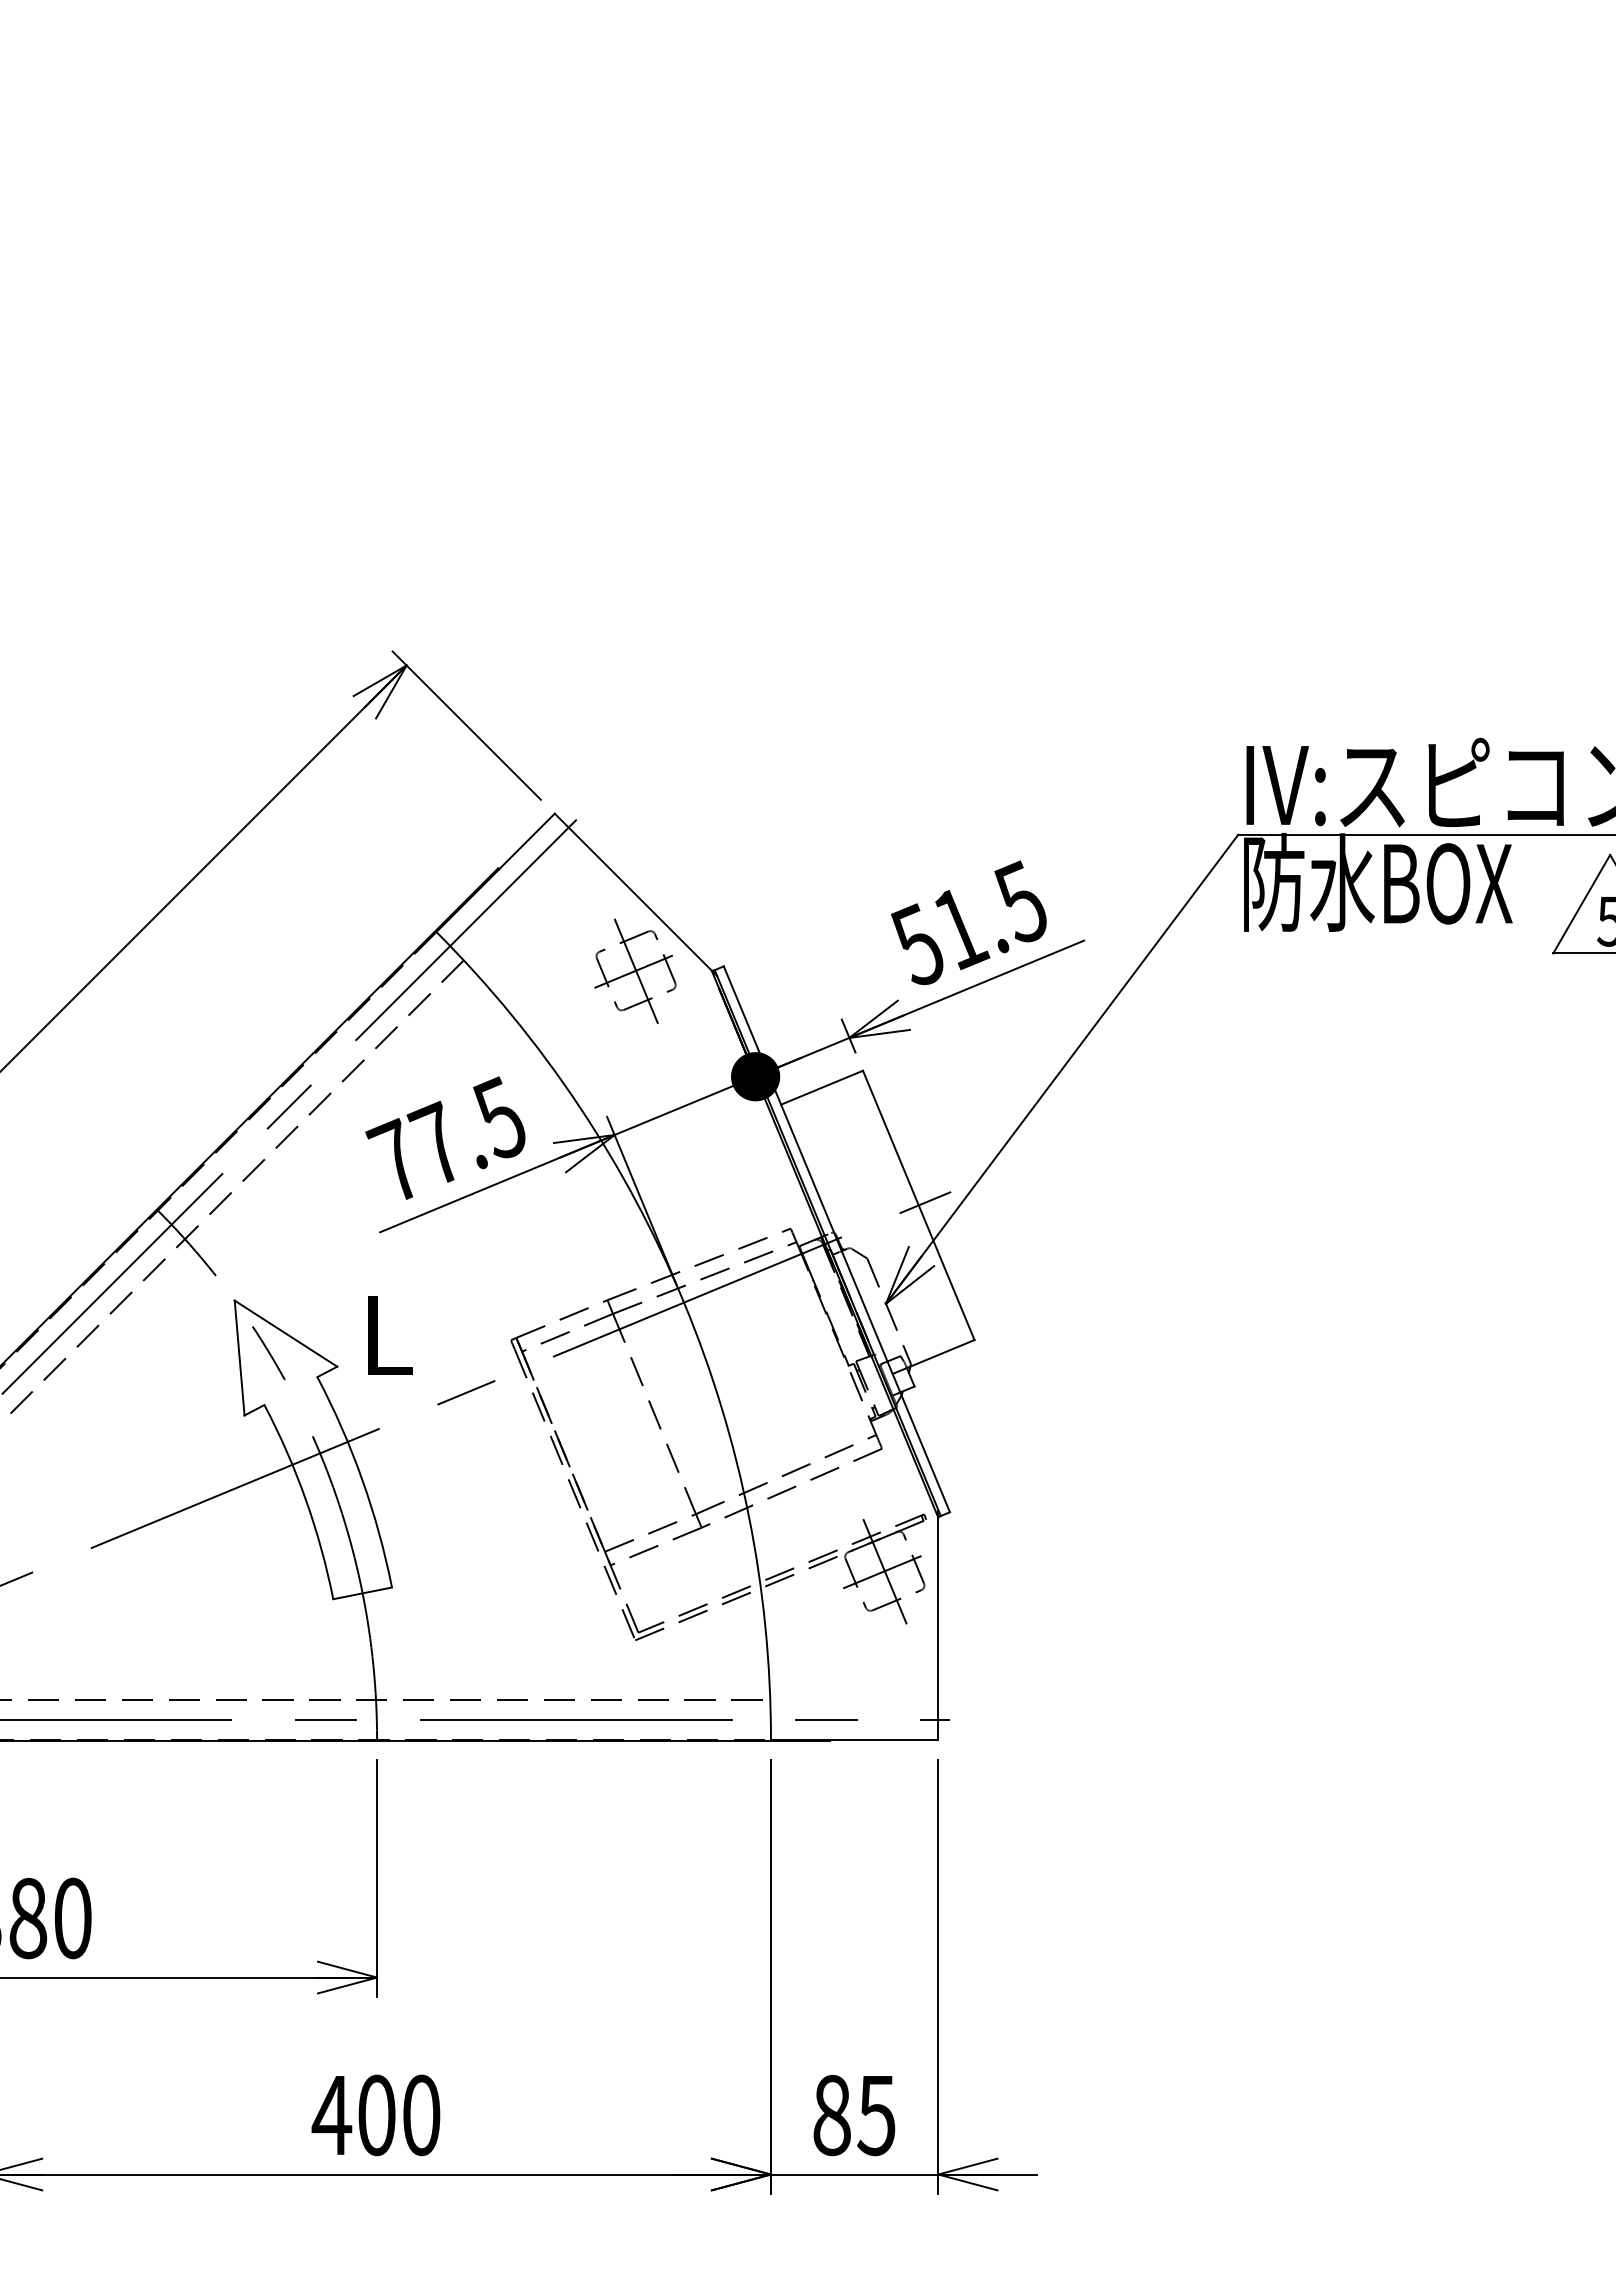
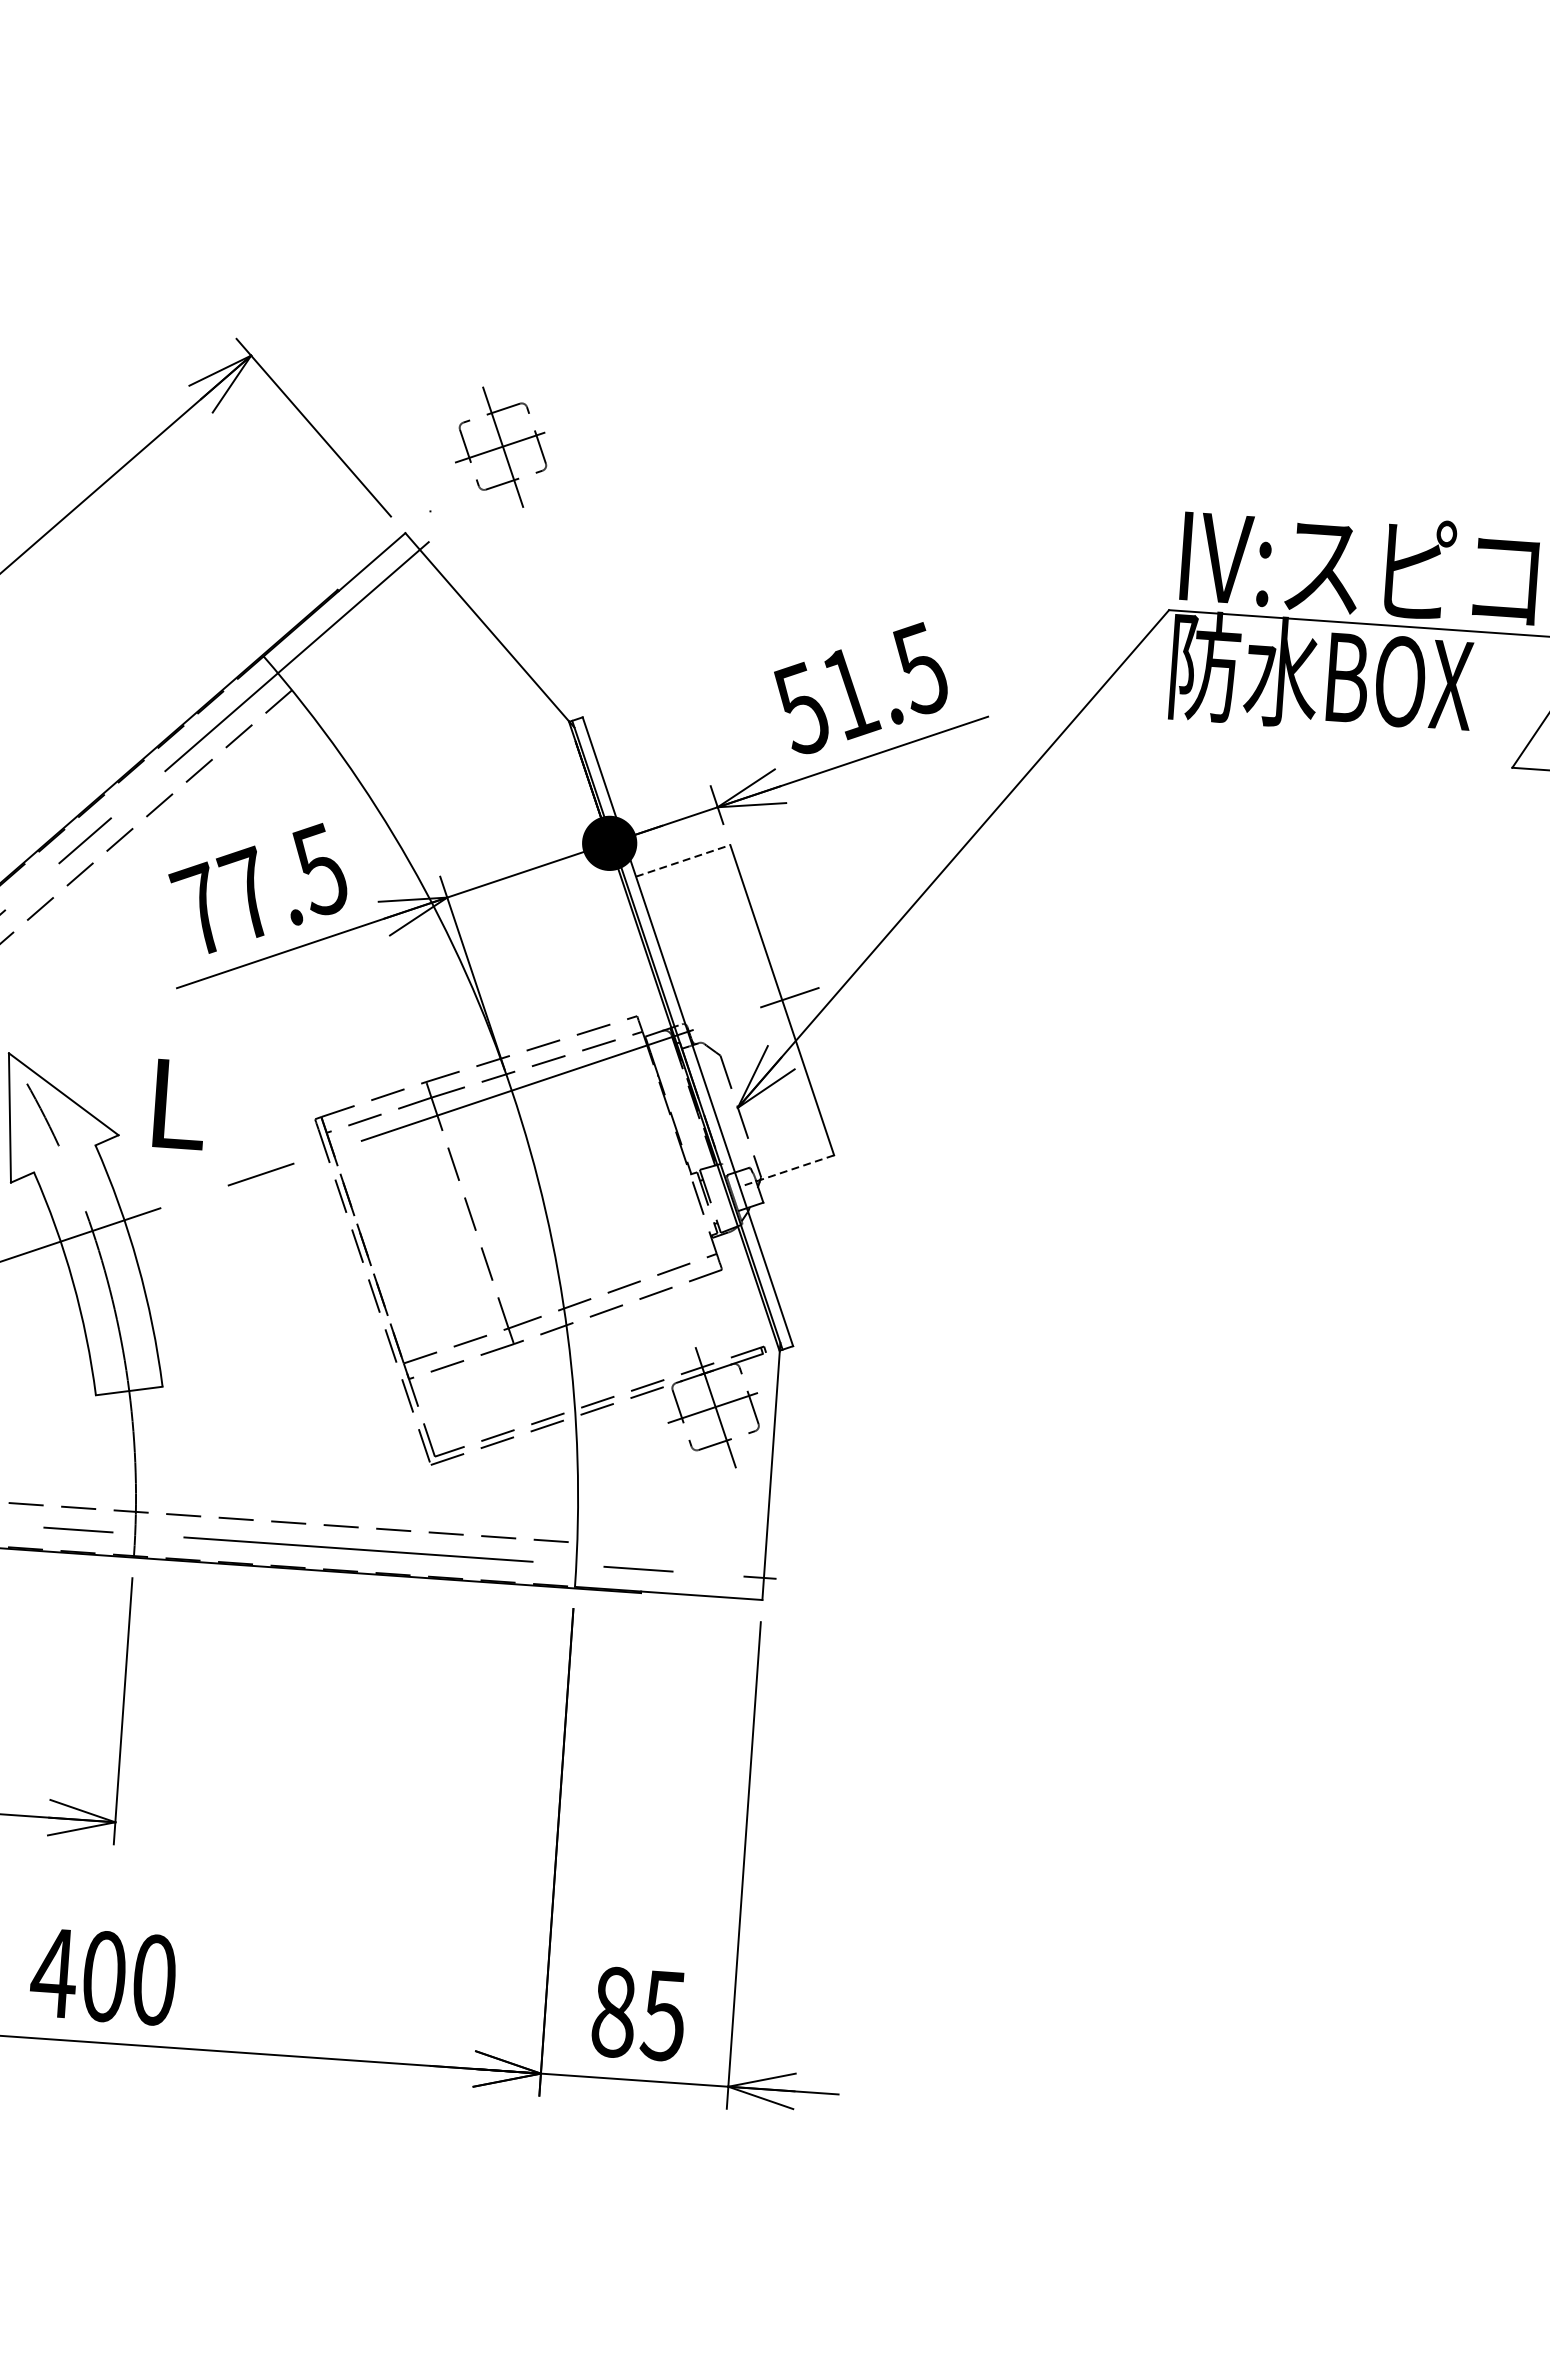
part: (635, 970) -> (502, 446), moved
line: (822, 1087) -> (683, 860), solid -> dashed
line: (933, 1357) -> (786, 1171), solid -> dashed

